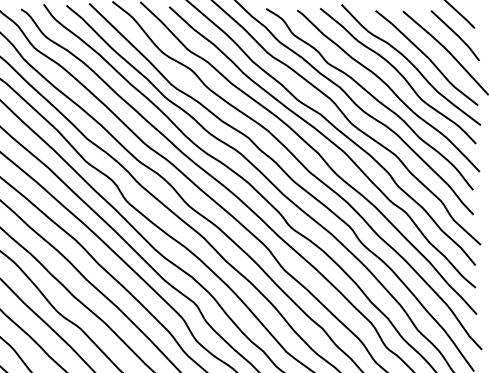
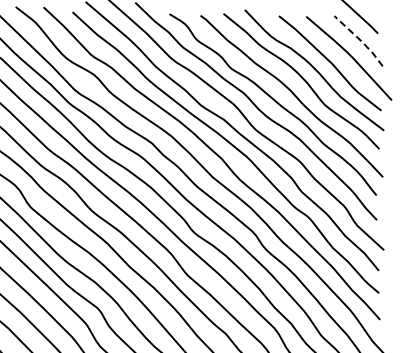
line: (457, 34) -> (360, 39), solid -> dashed

